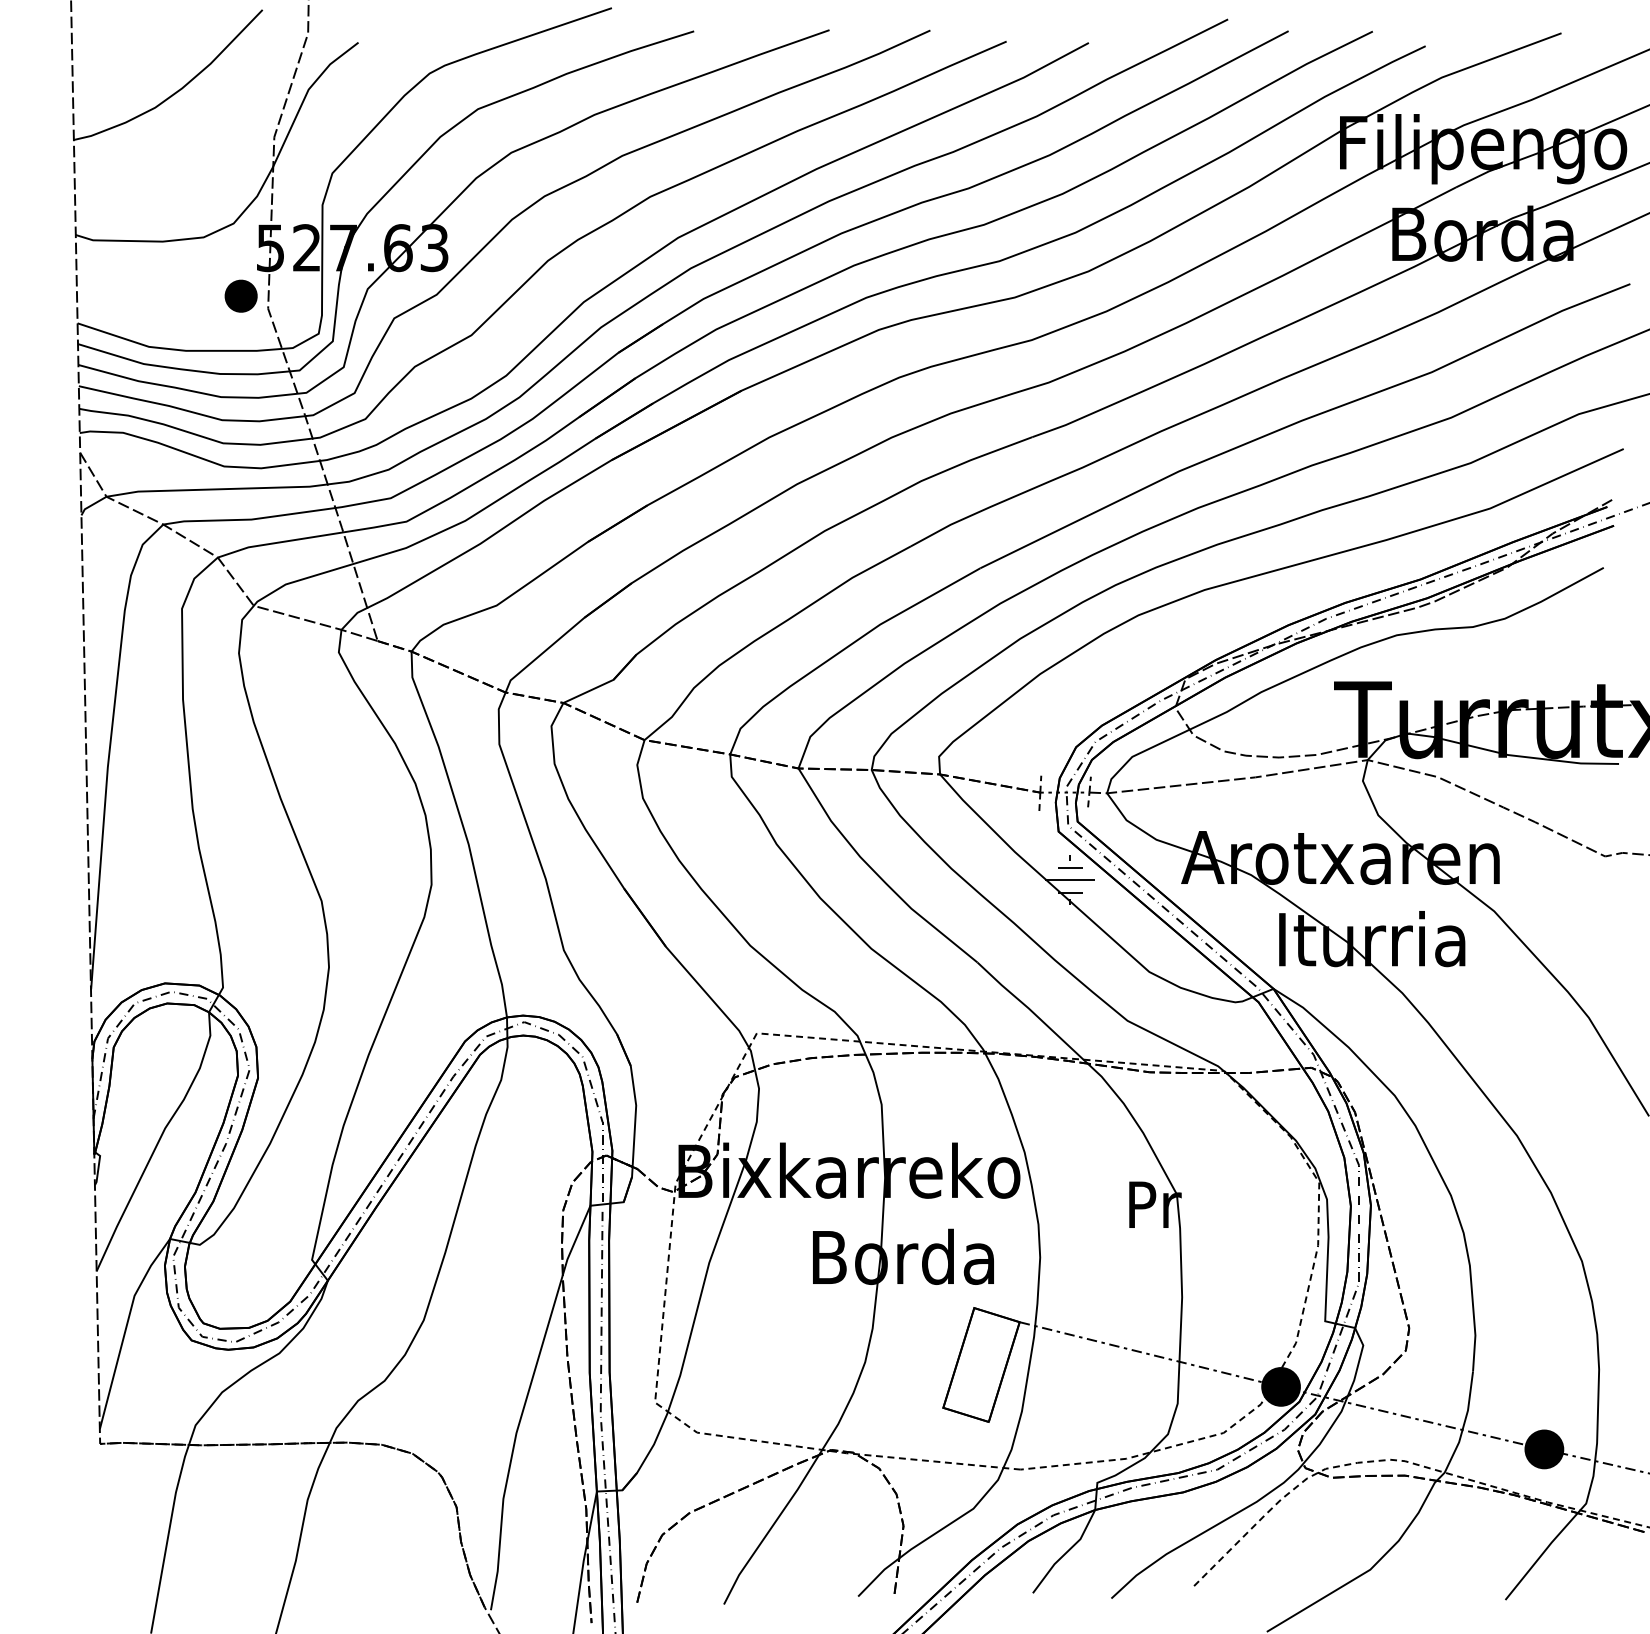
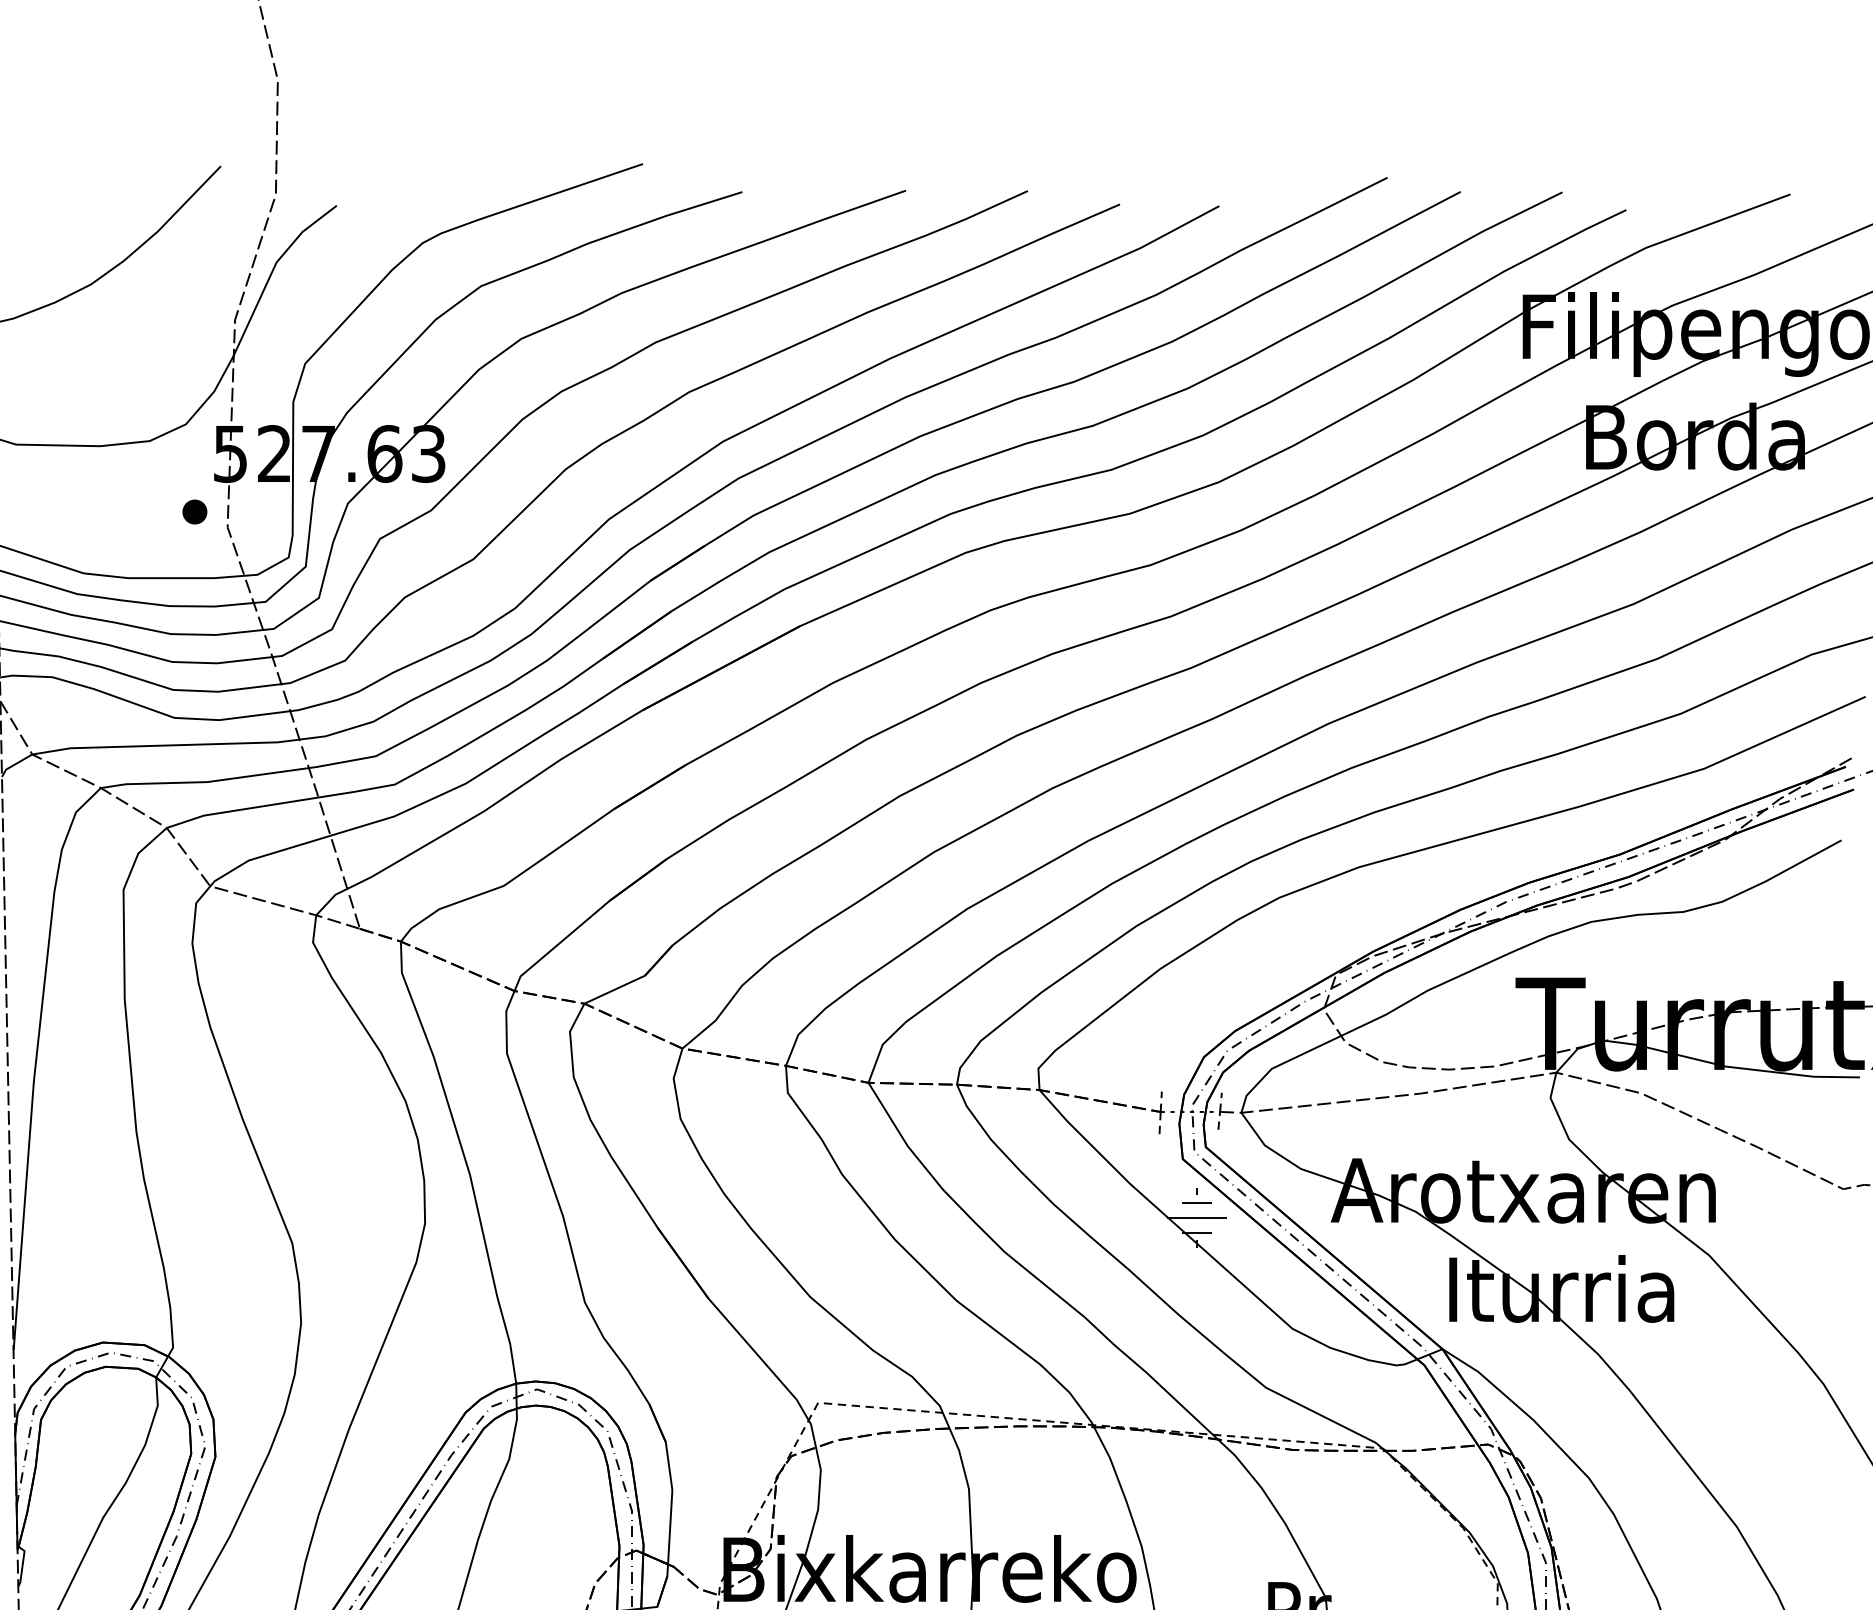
part: (240, 295) -> (194, 511), size x0.62

